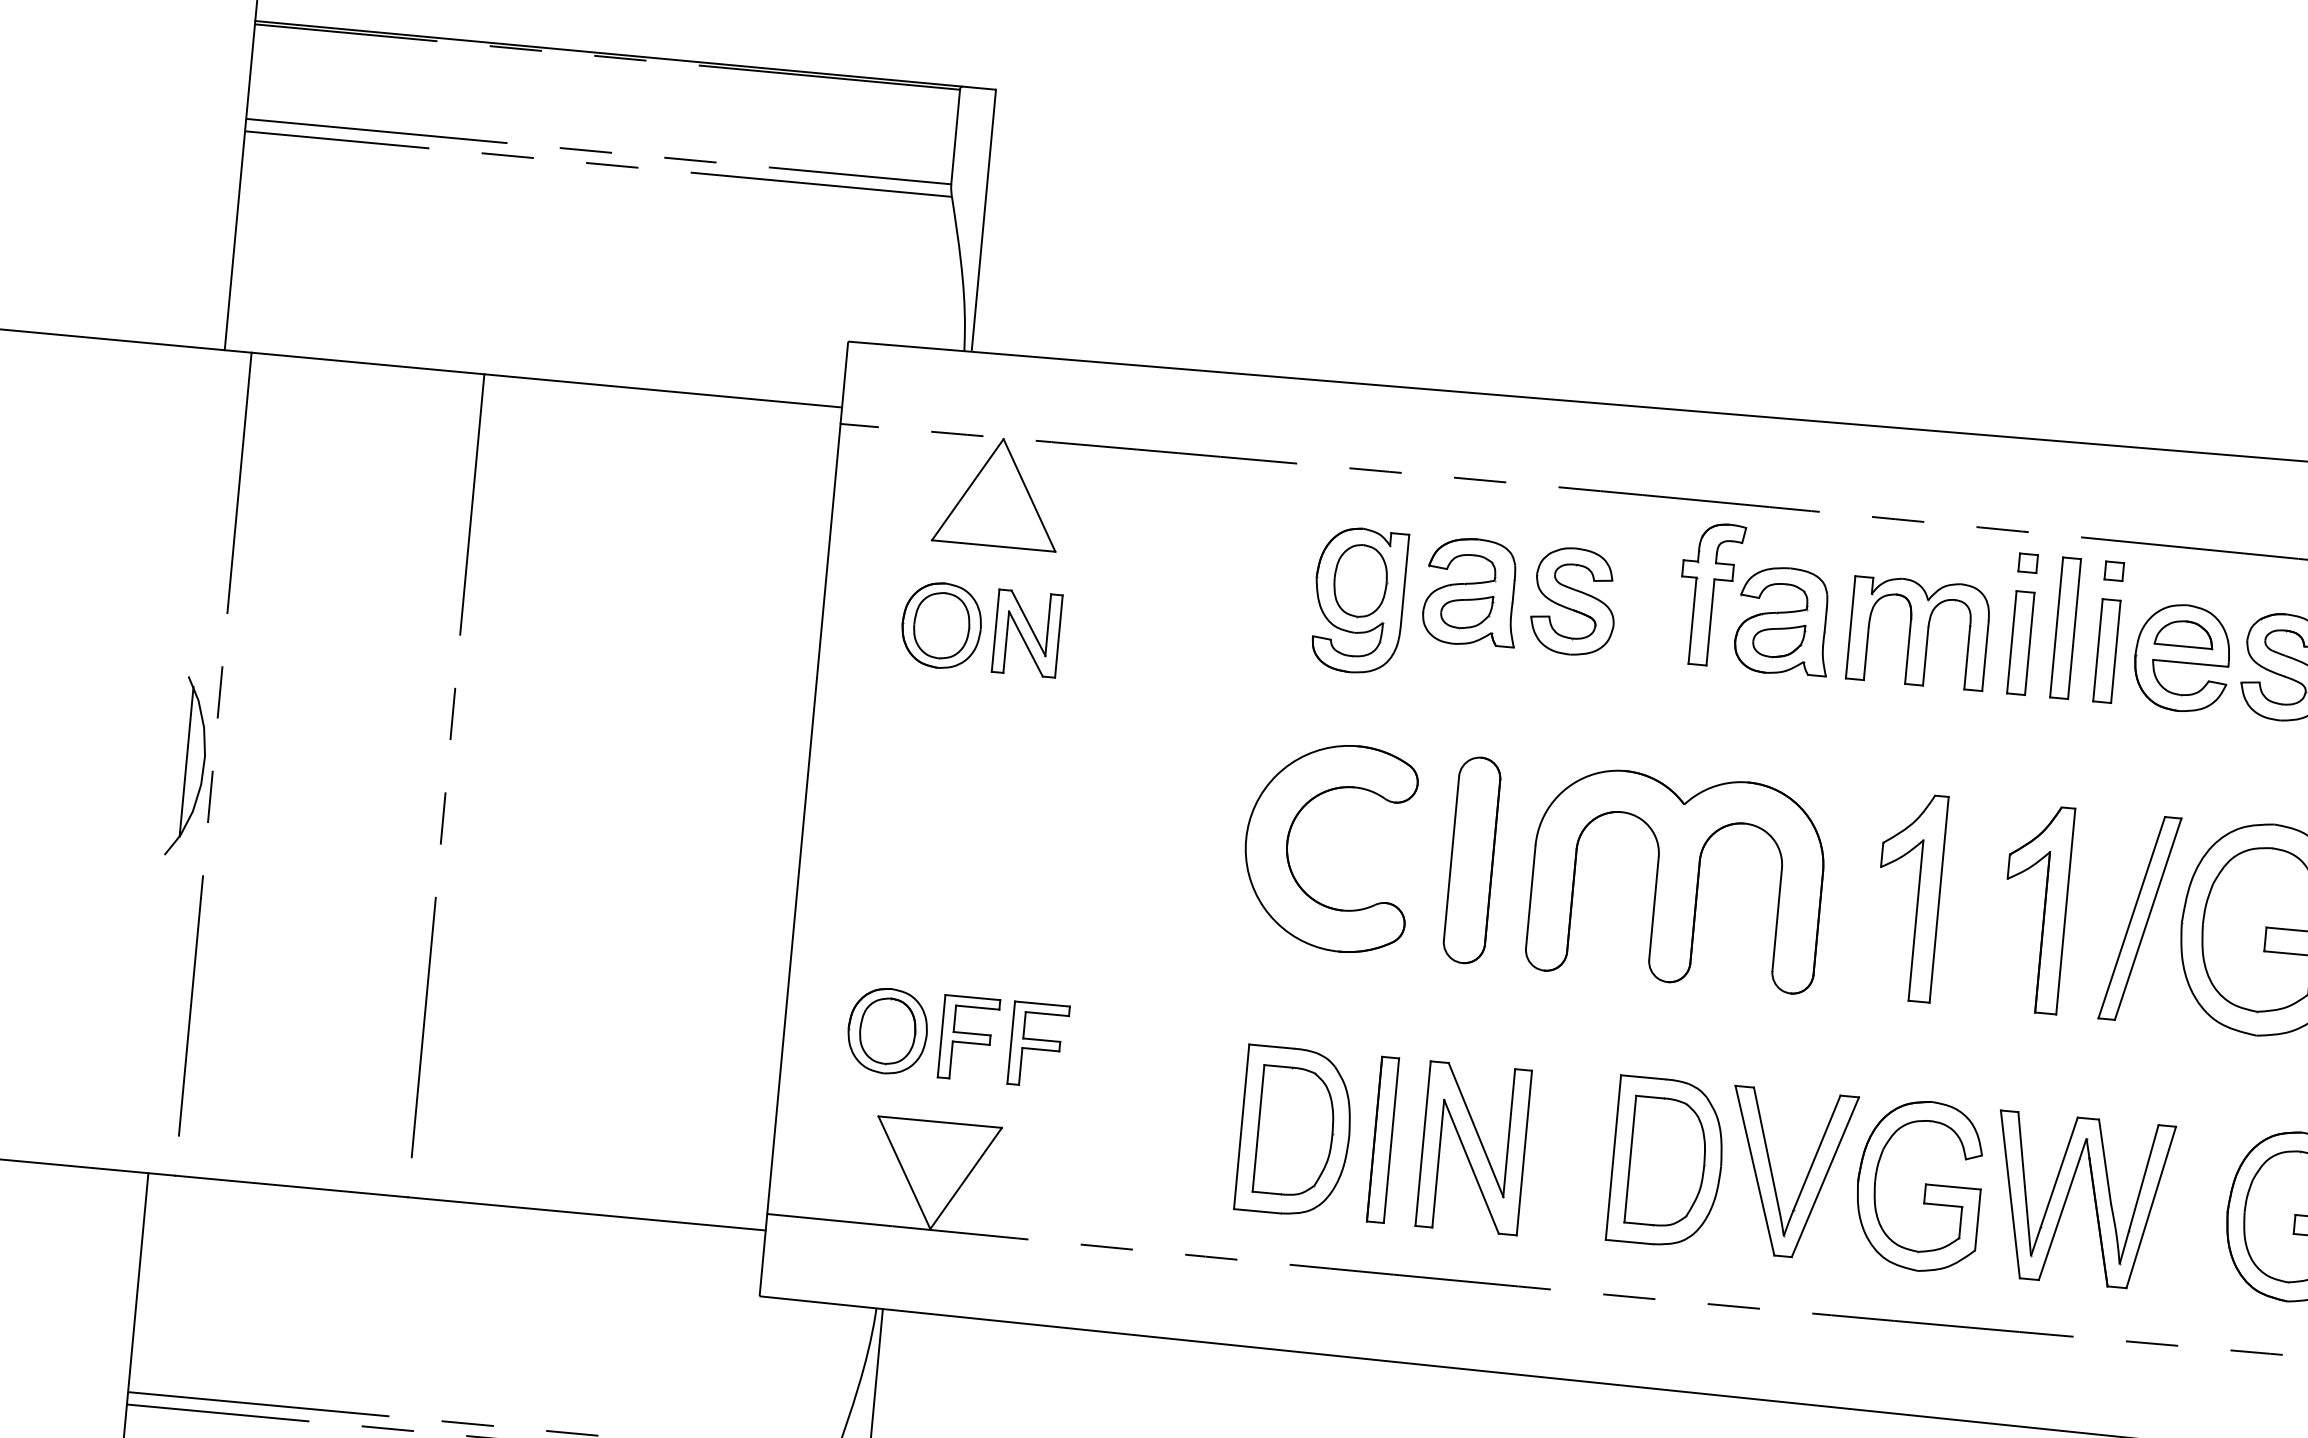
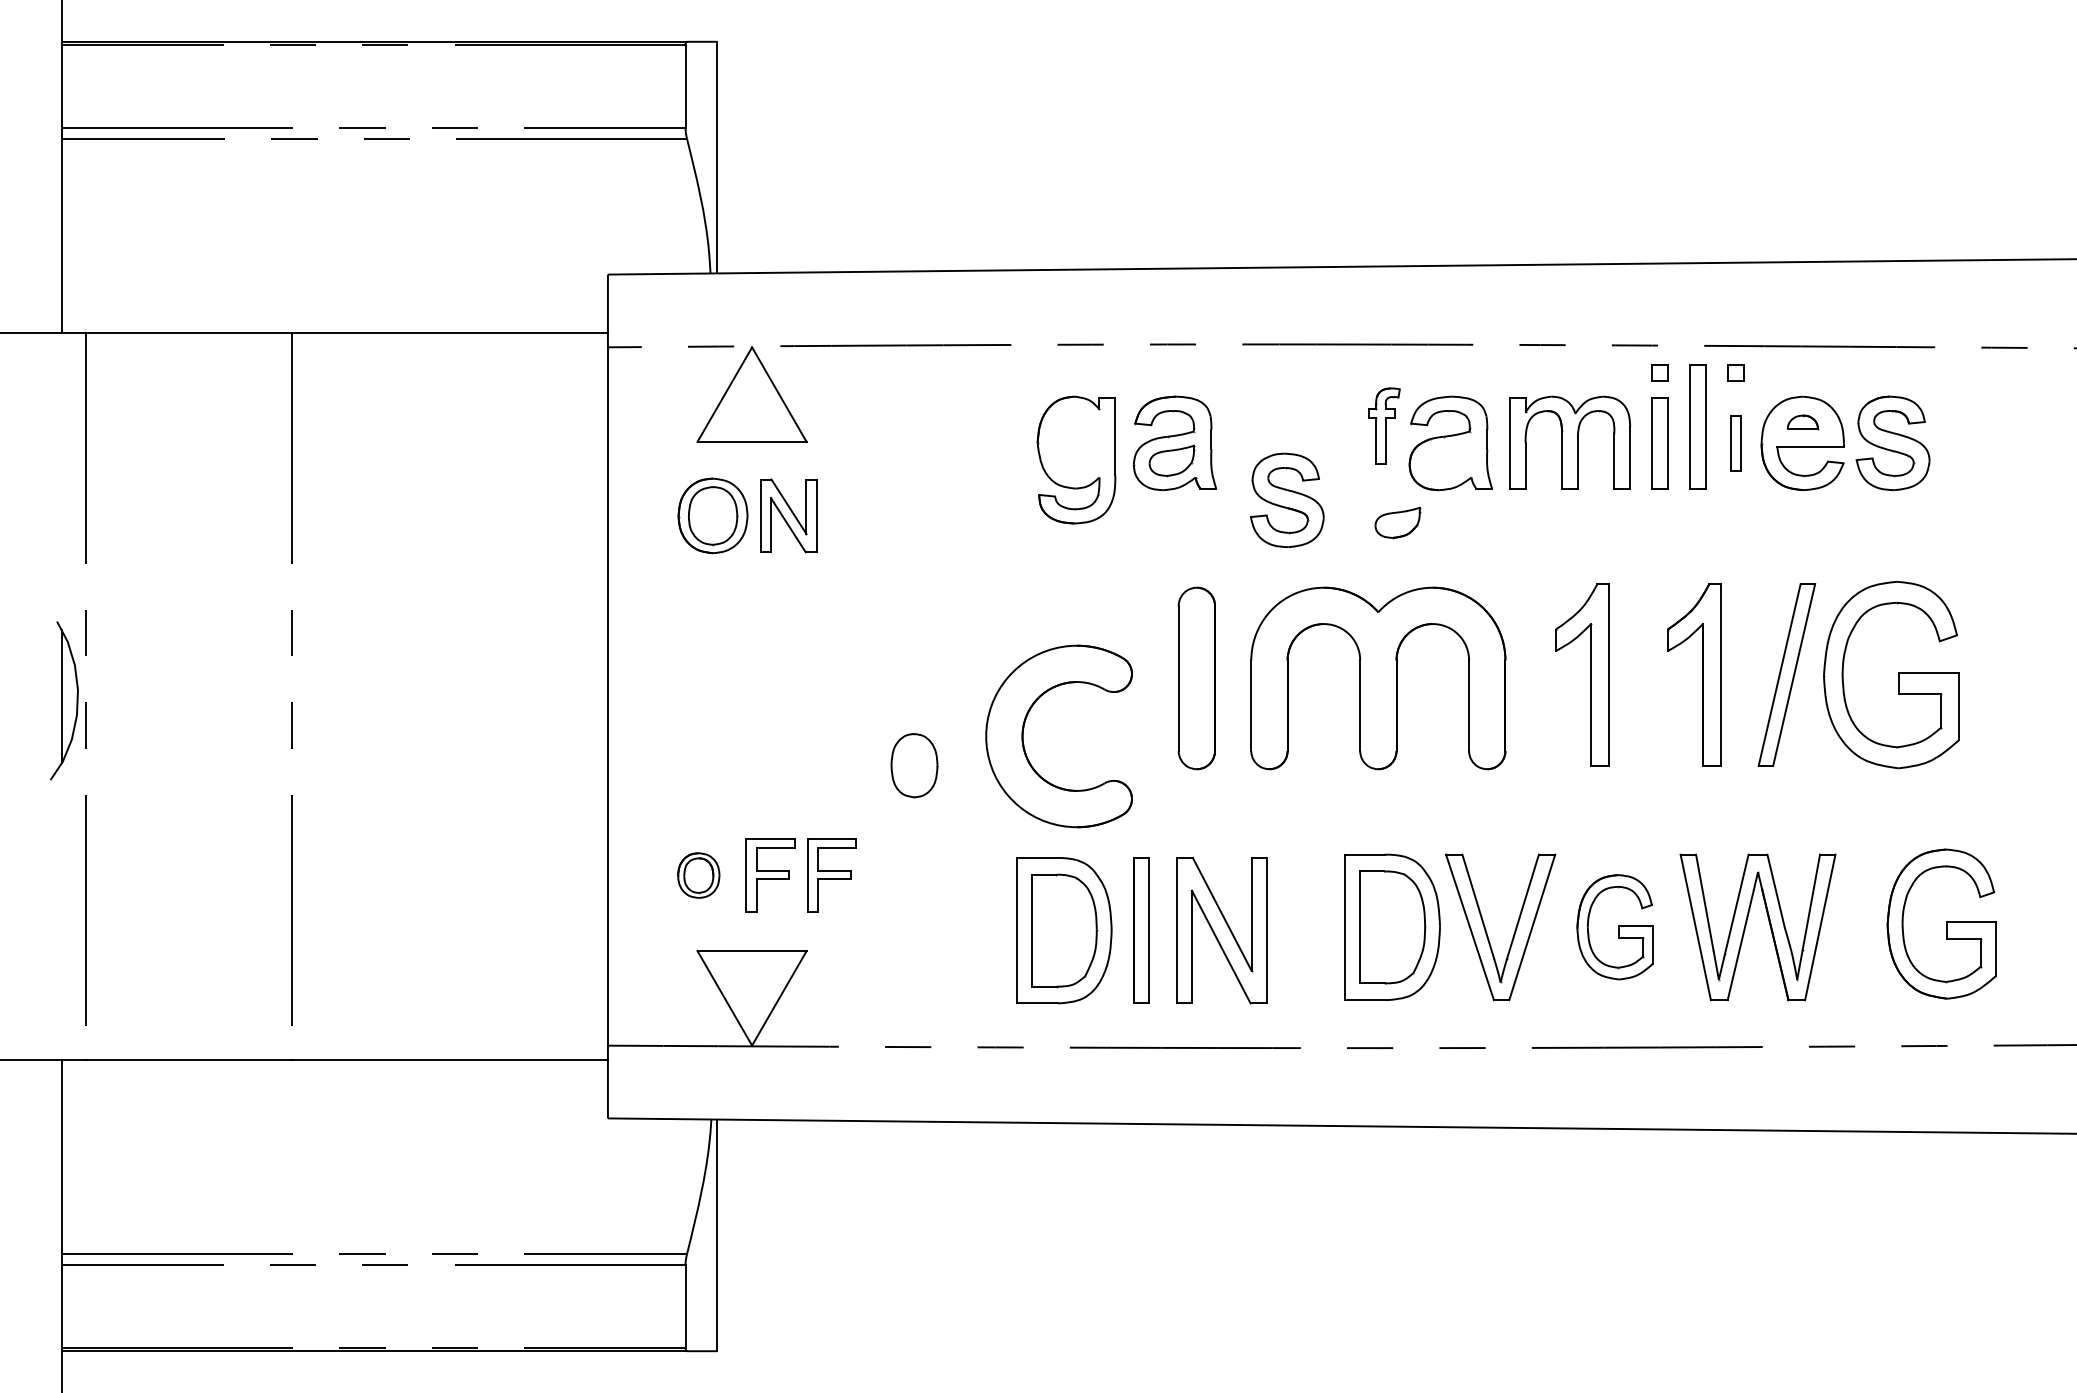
part: (1360, 580) -> (914, 765), moved
part: (1710, 593) -> (1384, 425), size x0.6
part: (1574, 600) -> (1287, 499), moved
part: (2184, 634) -> (1802, 422), size x0.6
part: (1778, 640) -> (1397, 522), moved
part: (2106, 651) -> (1735, 443), size x0.6
part: (1290, 834) -> (1024, 728), moved
part: (887, 1030) -> (698, 875), size x0.6
part: (1918, 1184) -> (1614, 926), size x0.7

